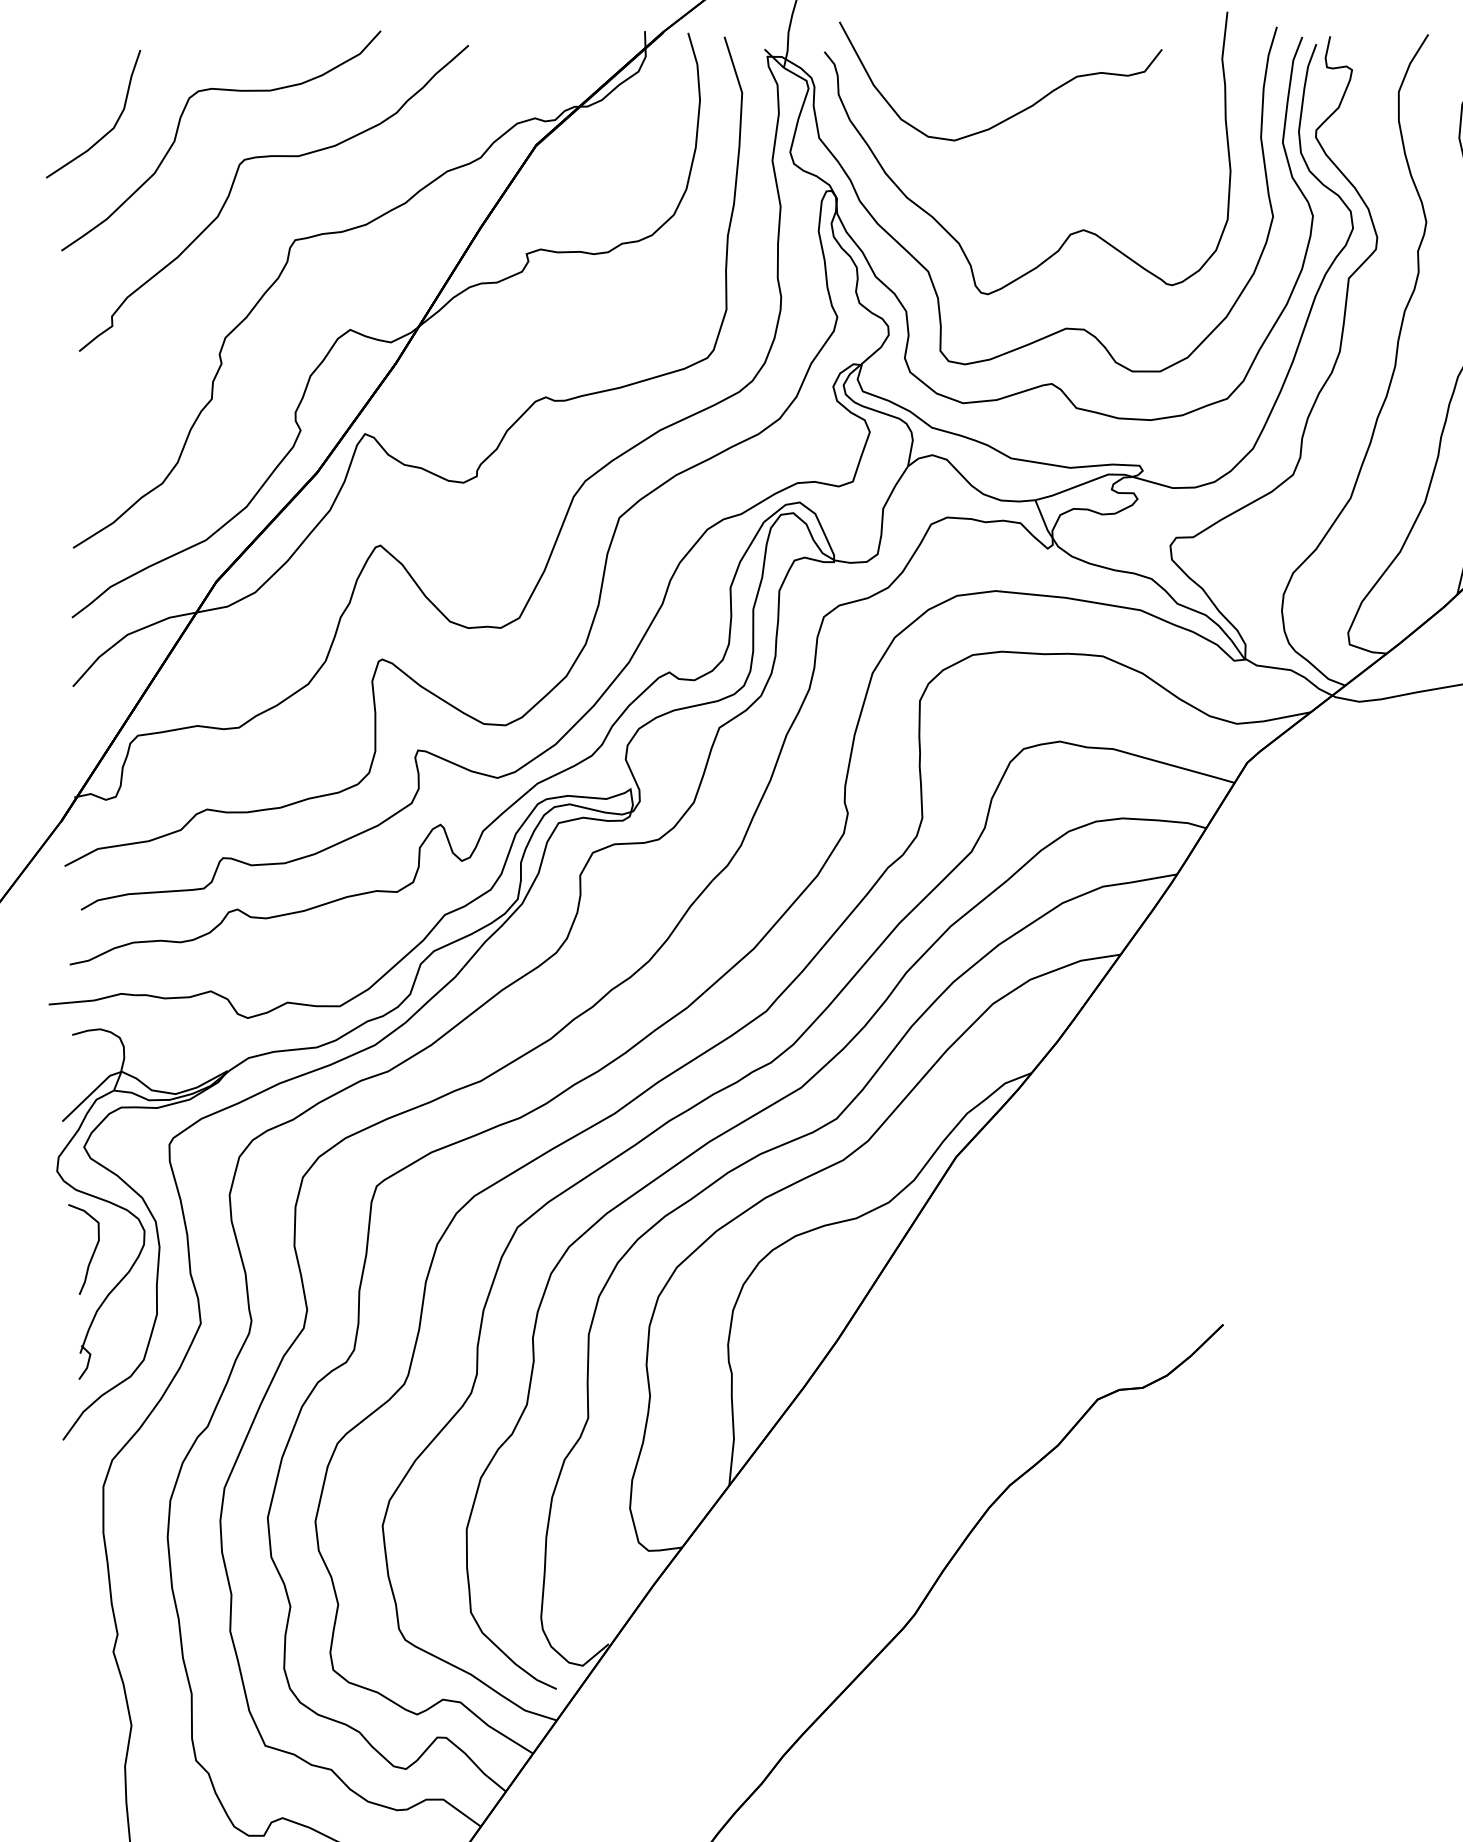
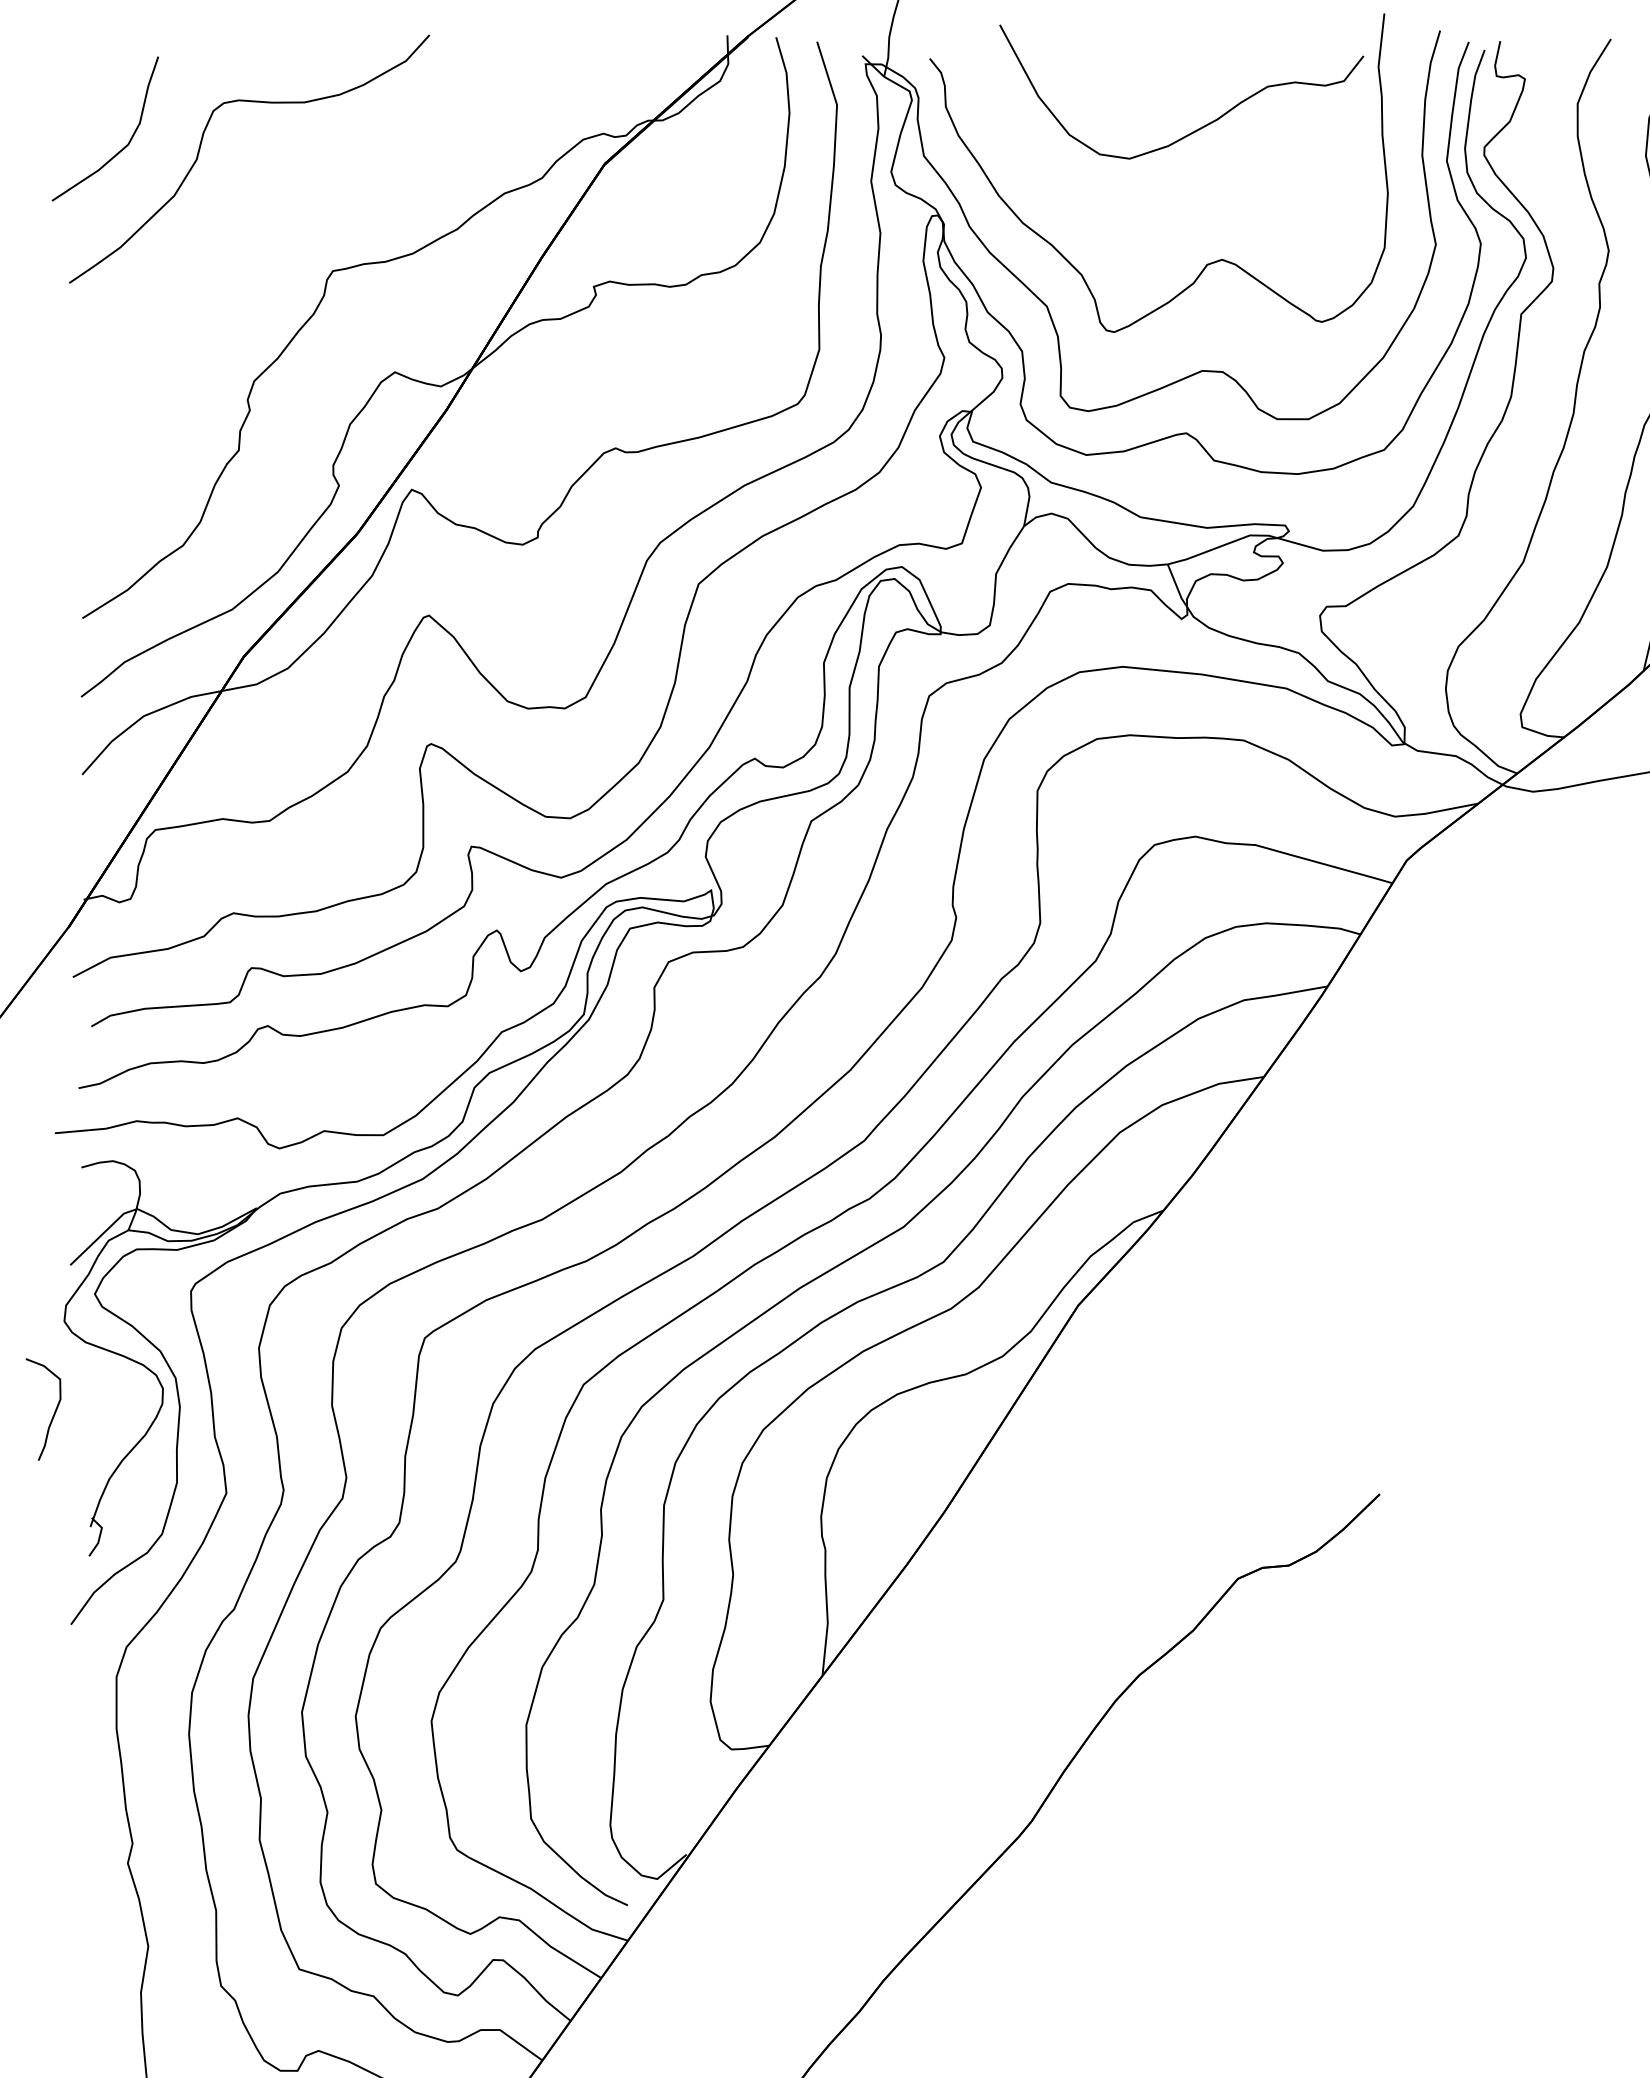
curve: (1017, 112) -> (1200, 127), moved
curve: (273, 157) -> (308, 177), removed
curve: (92, 1253) -> (53, 1413), moved

